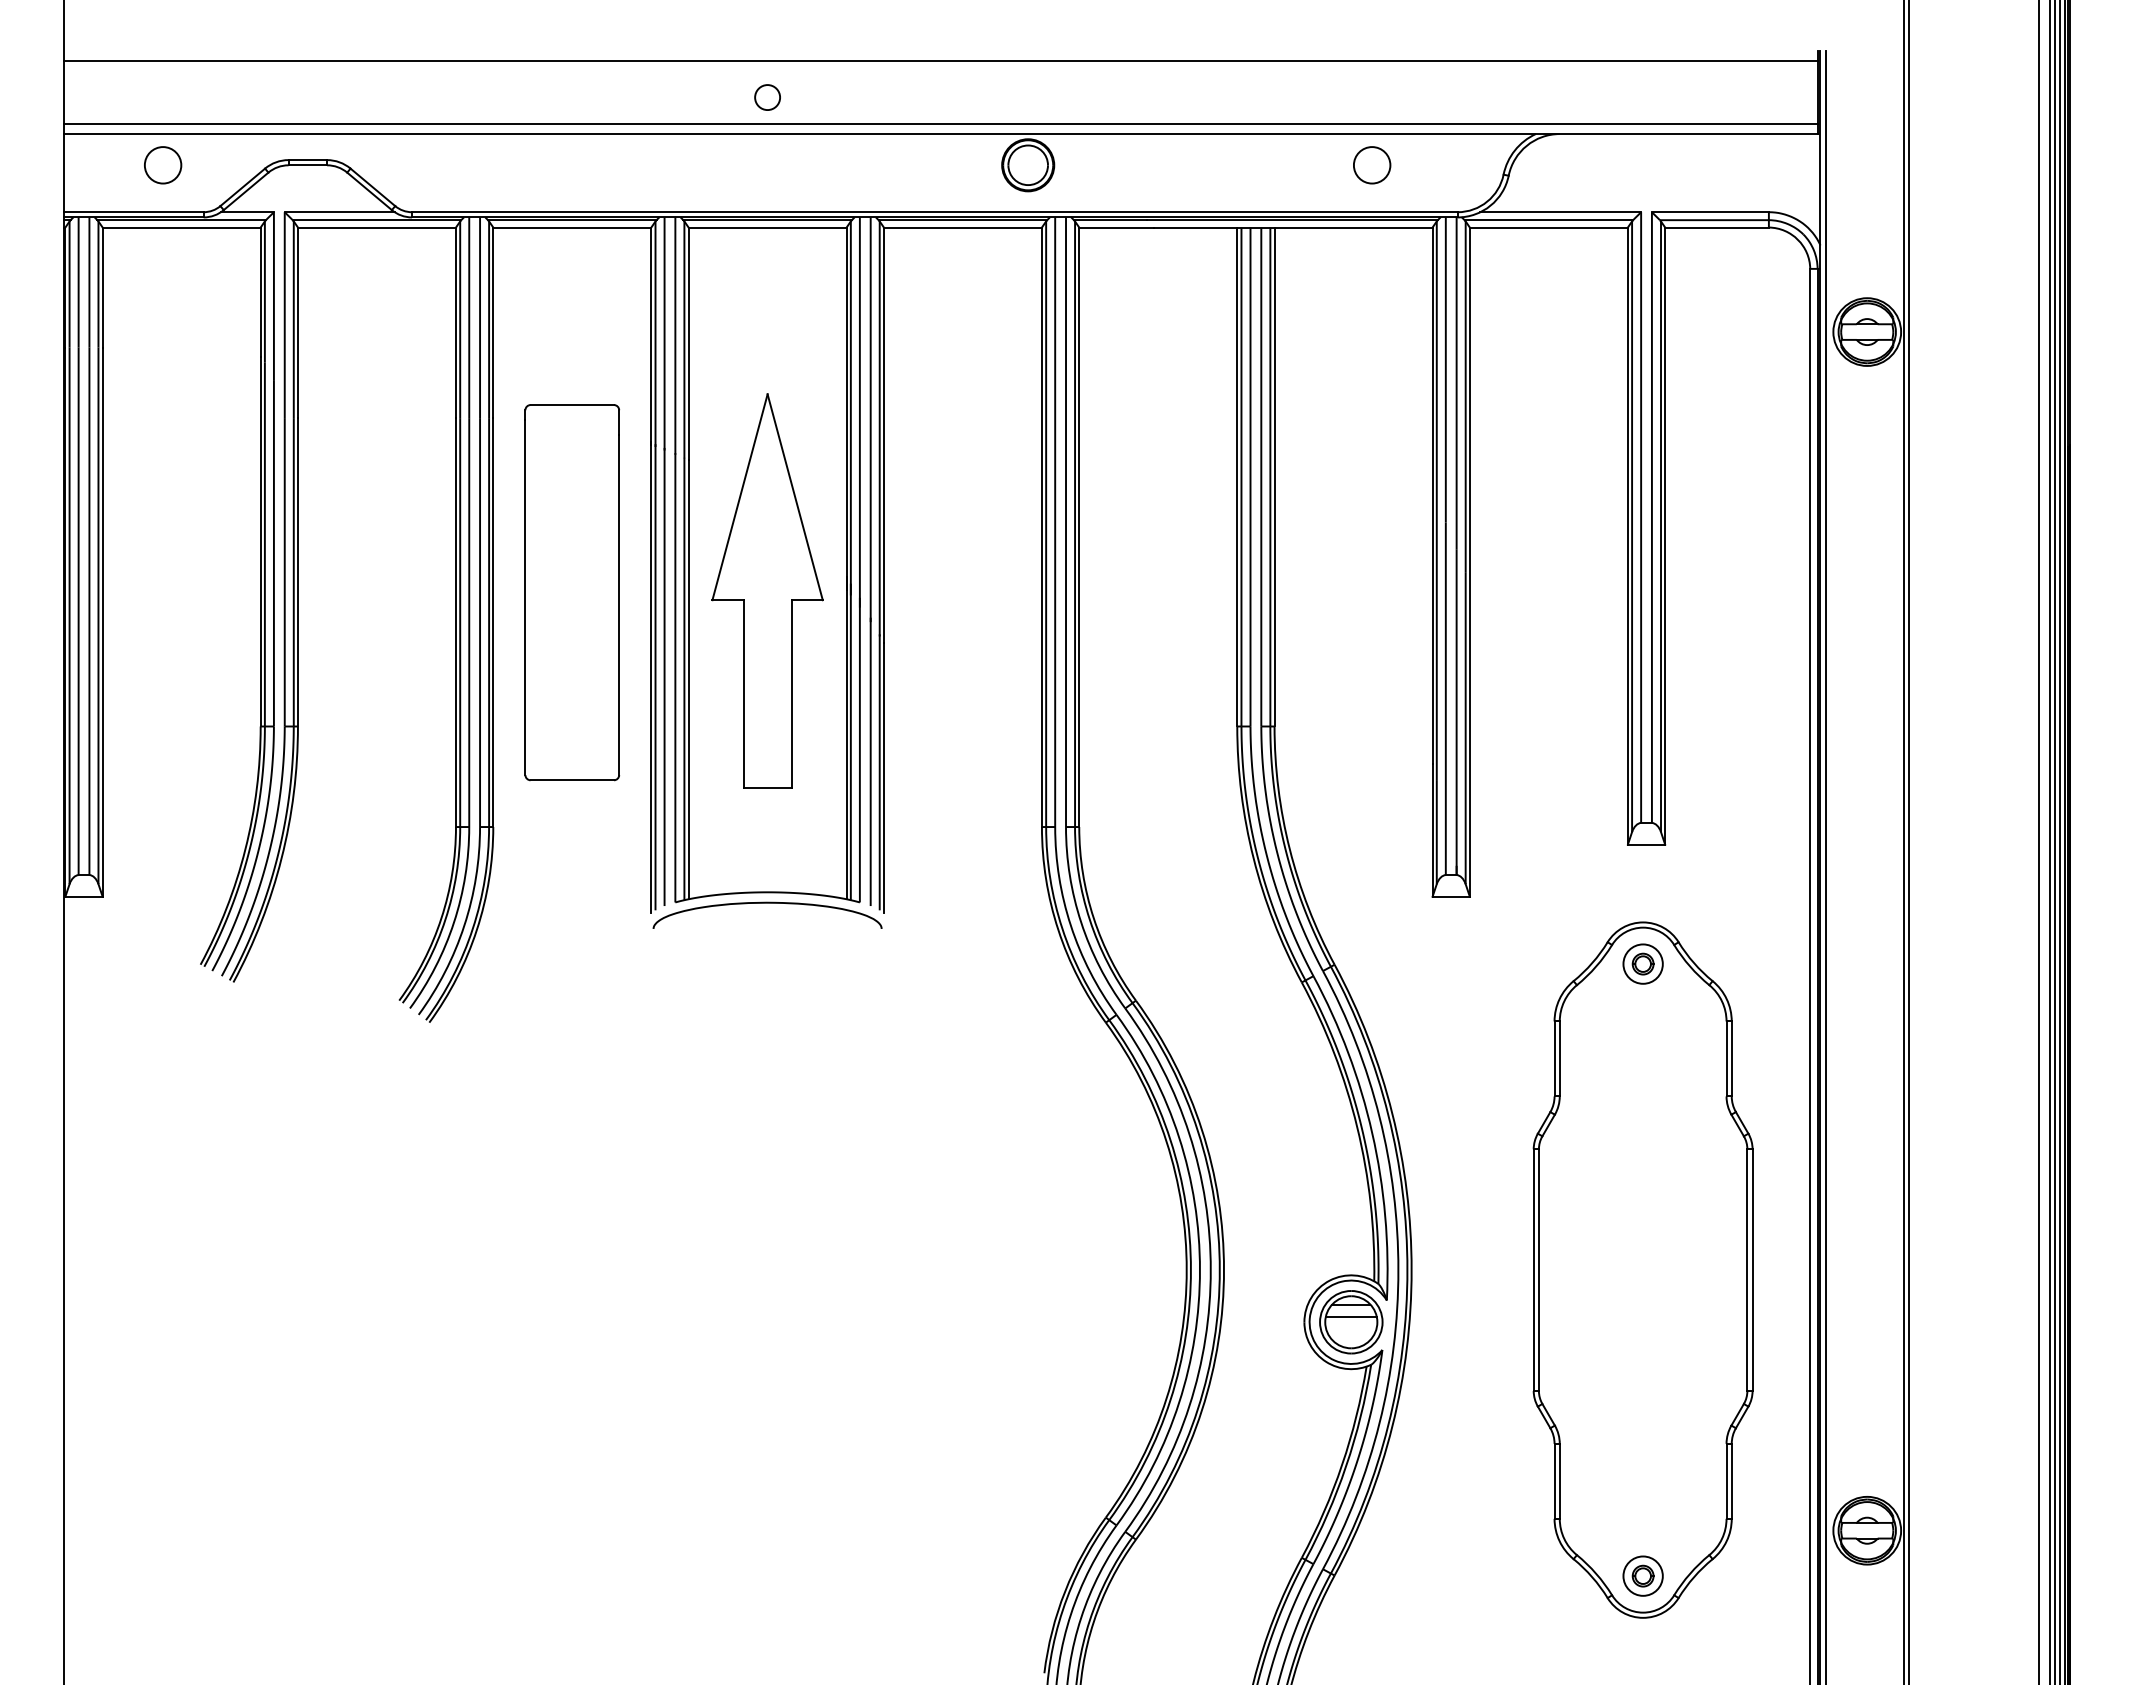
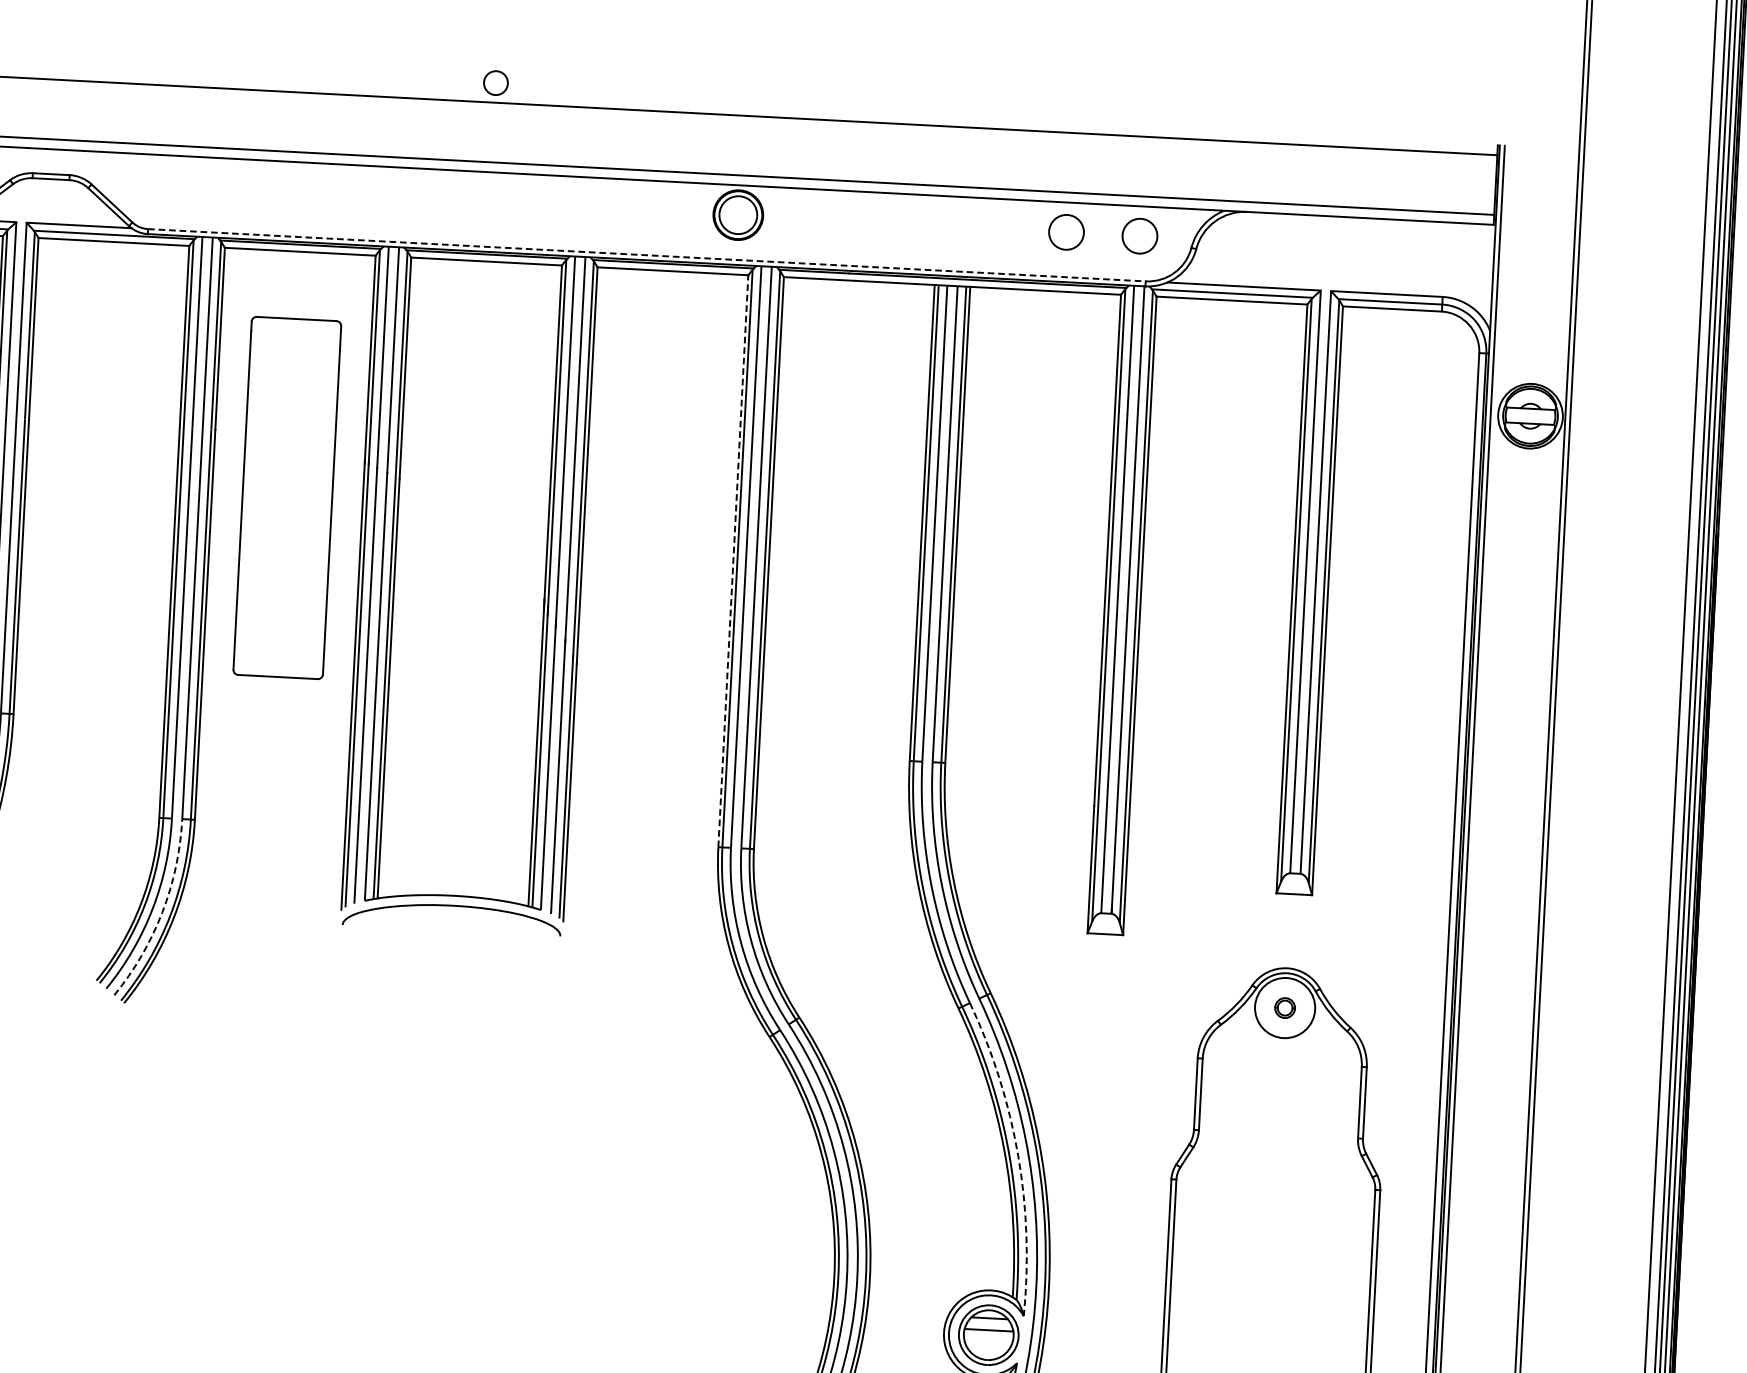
circle: (767, 97) -> (495, 83), moved
circle: (1449, 165) -> (1140, 236), added
line: (934, 212) -> (646, 255), solid -> dashed
line: (1041, 527) -> (732, 561), solid -> dashed
part: (767, 590) -> (468, 607), removed
part: (571, 592) -> (286, 497), moved
arc: (464, 925) -> (162, 912), solid -> dashed
circle: (1642, 963) -> (1284, 1007), size x1.6
arc: (1372, 1133) -> (1018, 1156), solid -> dashed

